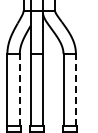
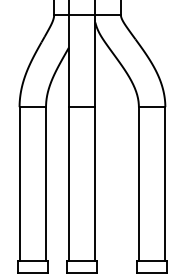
line: (19, 89) -> (45, 182), dashed -> solid
line: (75, 89) -> (164, 182), dashed -> solid

